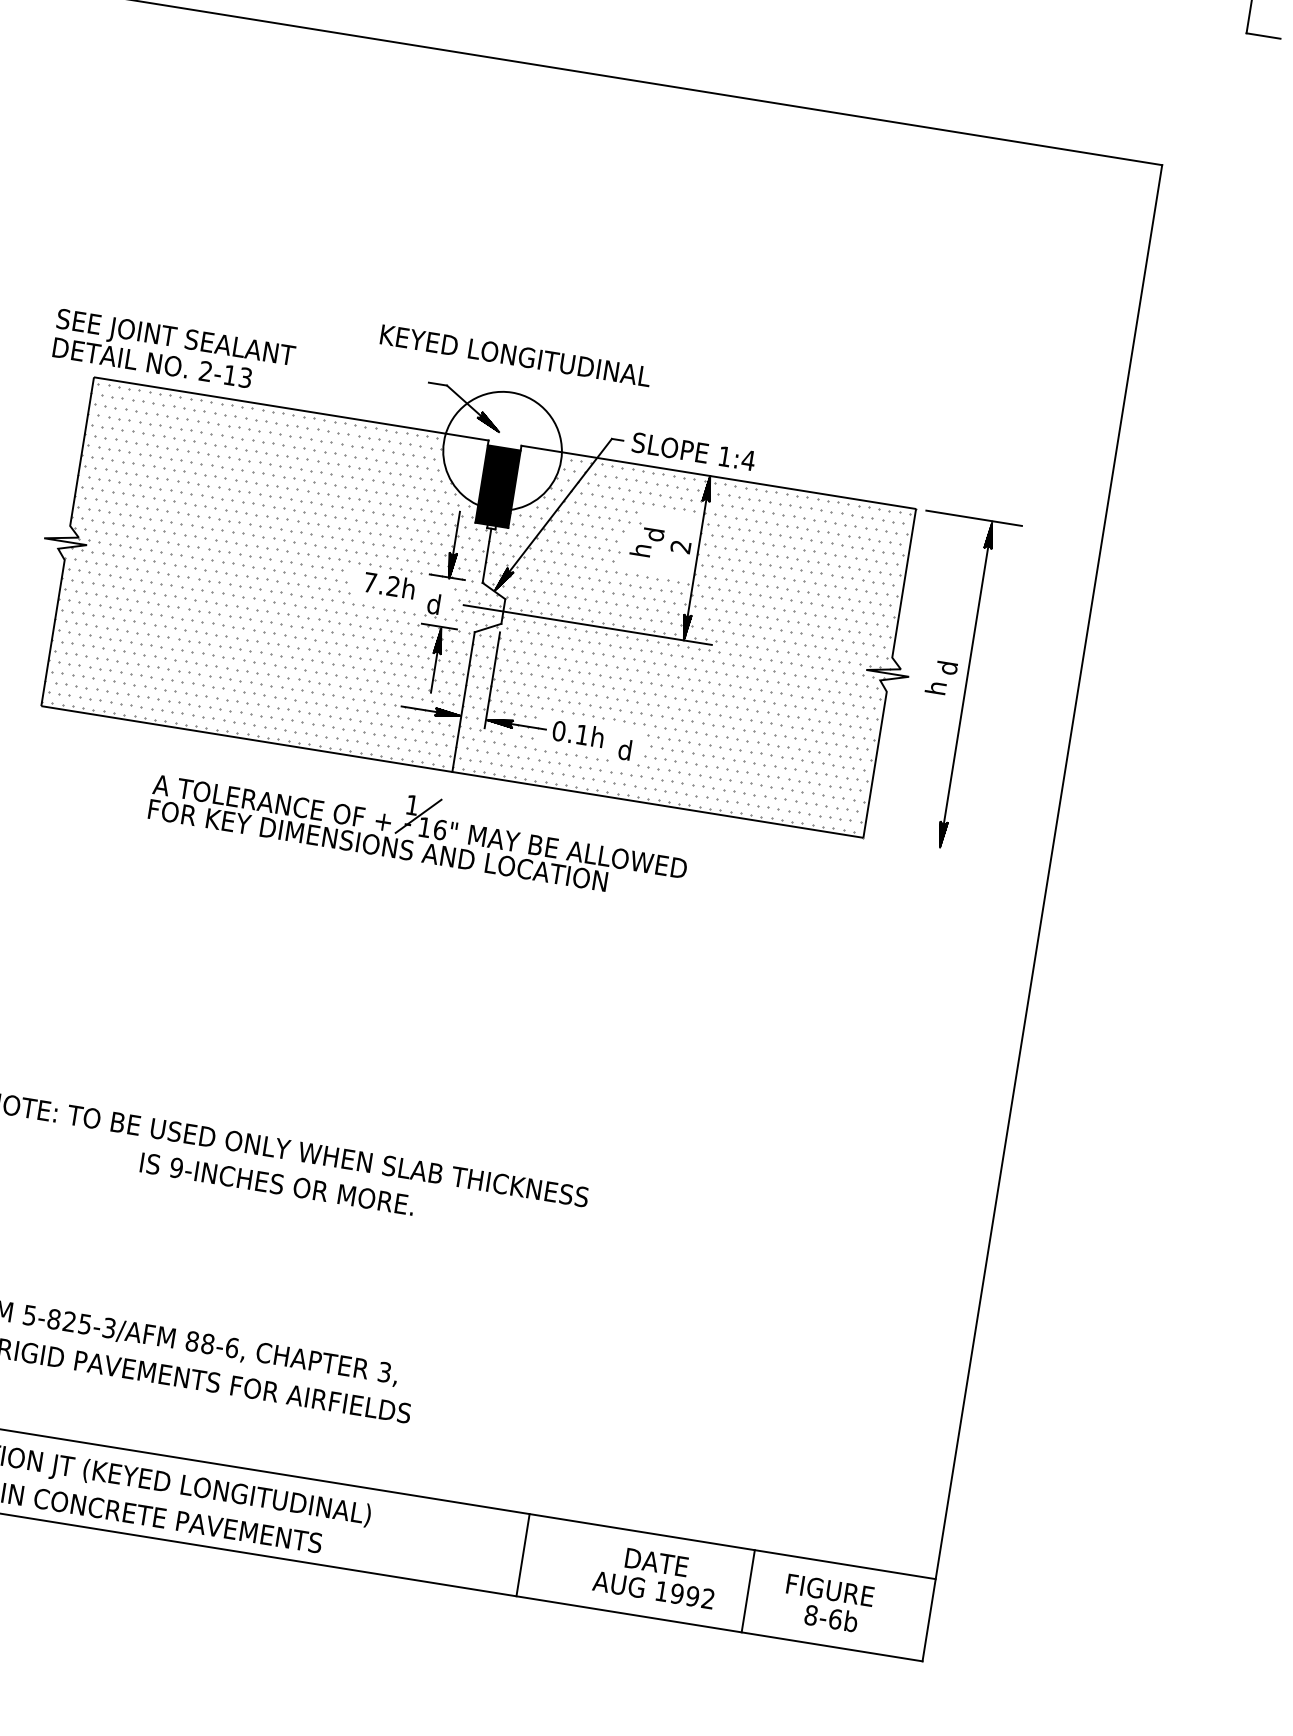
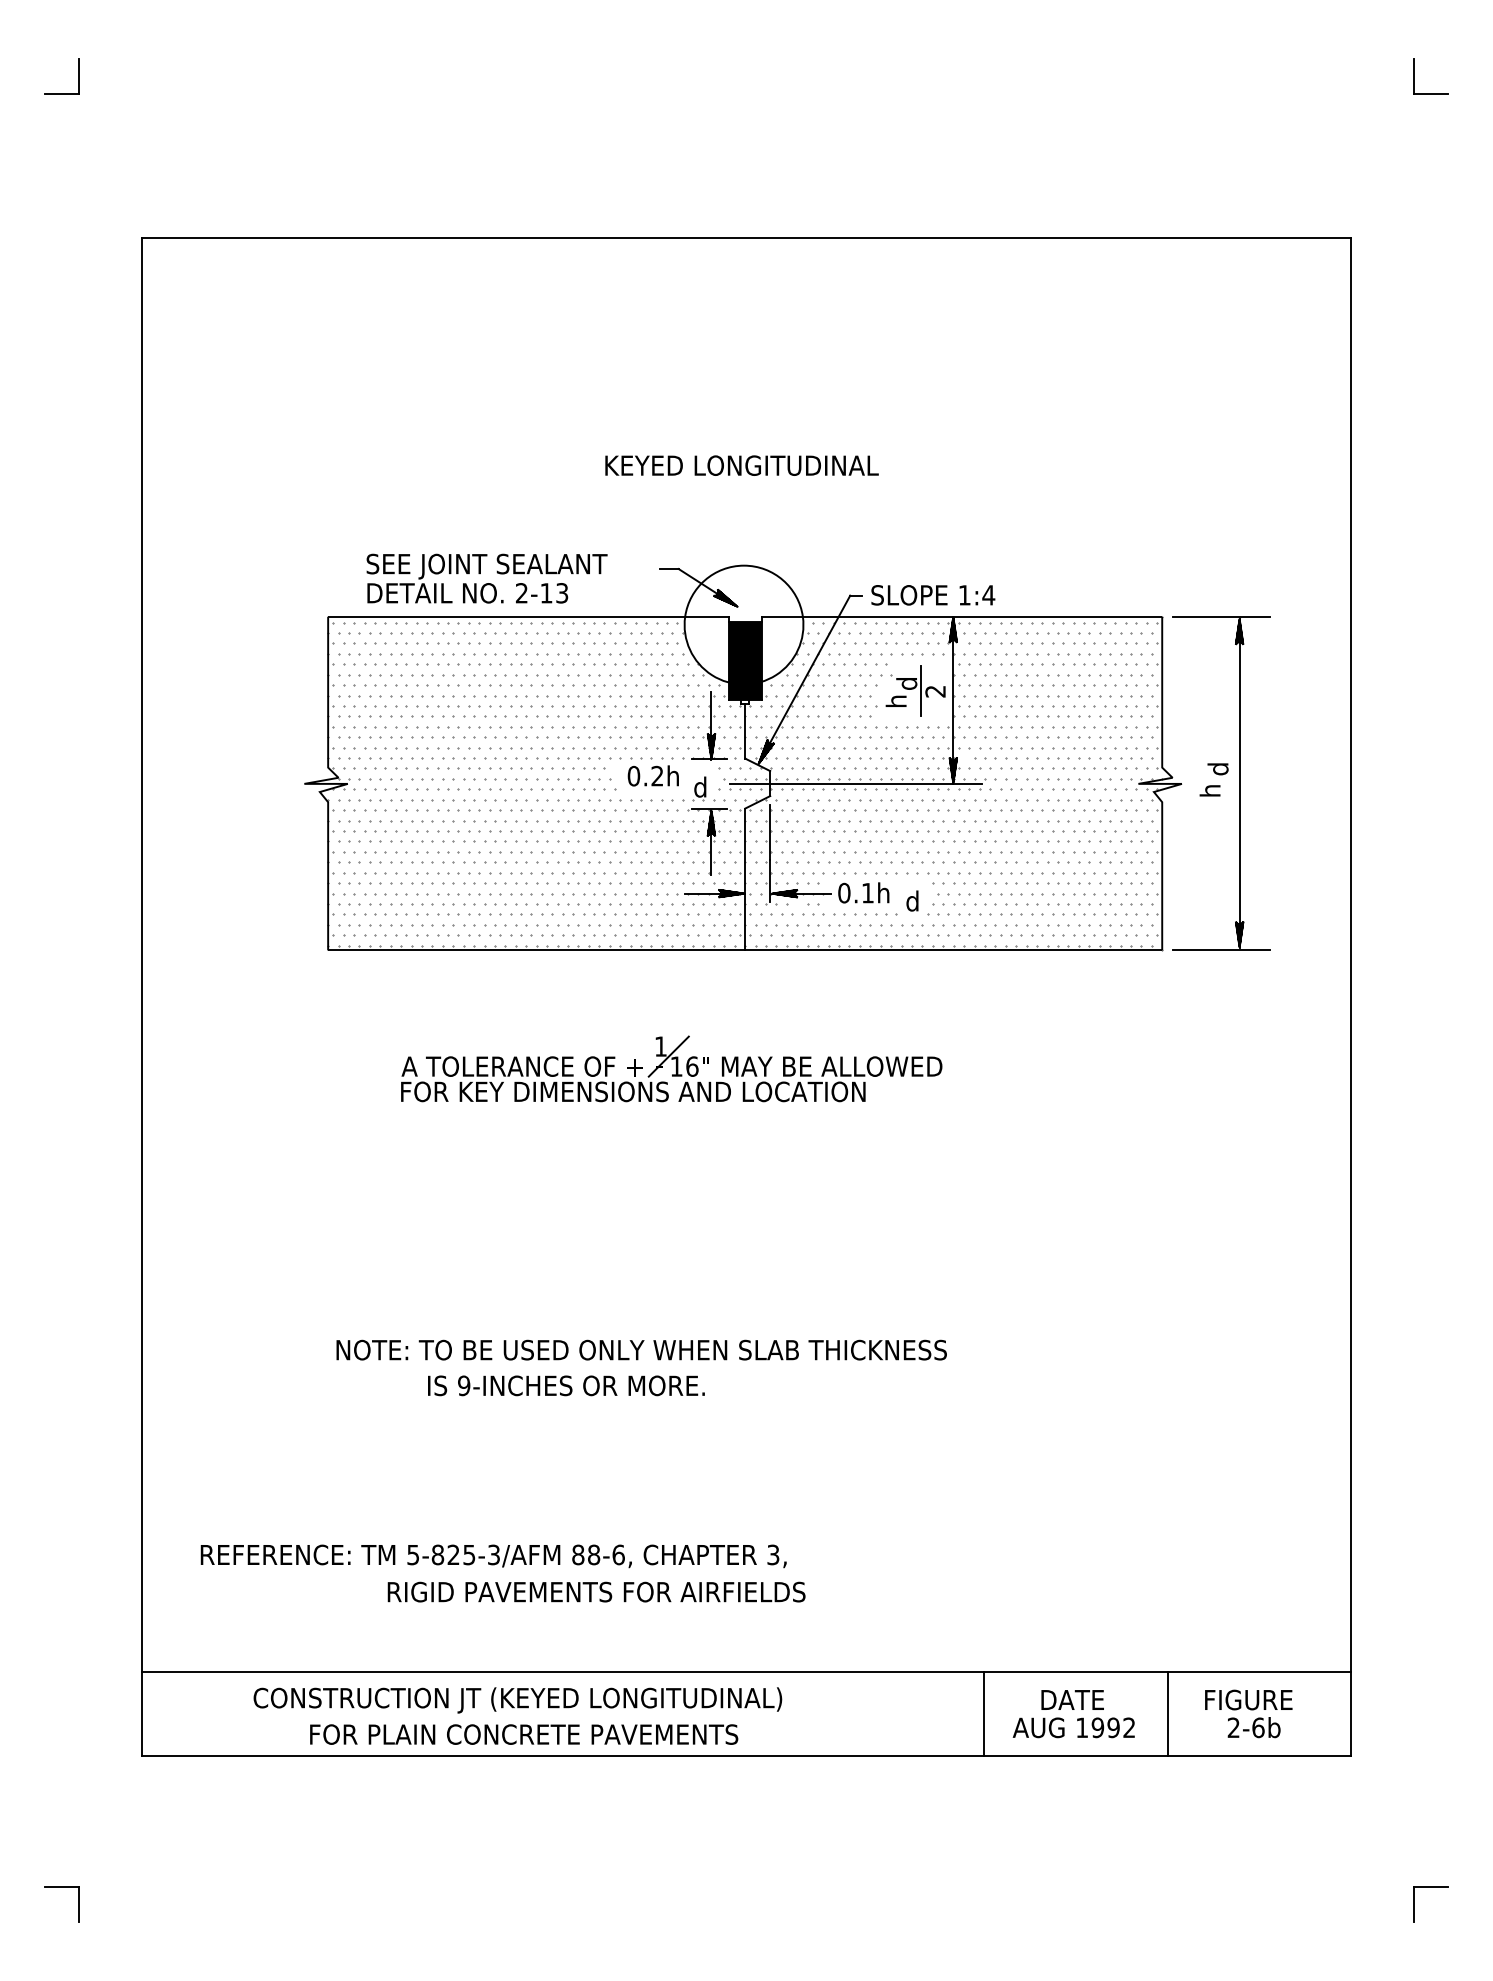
text: (173, 351) -> (486, 578), moved
text: (515, 355) -> (741, 465), moved
line: (666, 544) -> (920, 691), added
text: (369, 581) -> (633, 775), 7.2h -> 0.2h
part: (419, 828) -> (671, 1068), moved
line: (920, 847) -> (1220, 950), added
text: (277, 1183) -> (566, 1385), moved
line: (523, 1554) -> (984, 1713), moved
text: (810, 1615) -> (1233, 1727), 8-6b -> 2-6b

